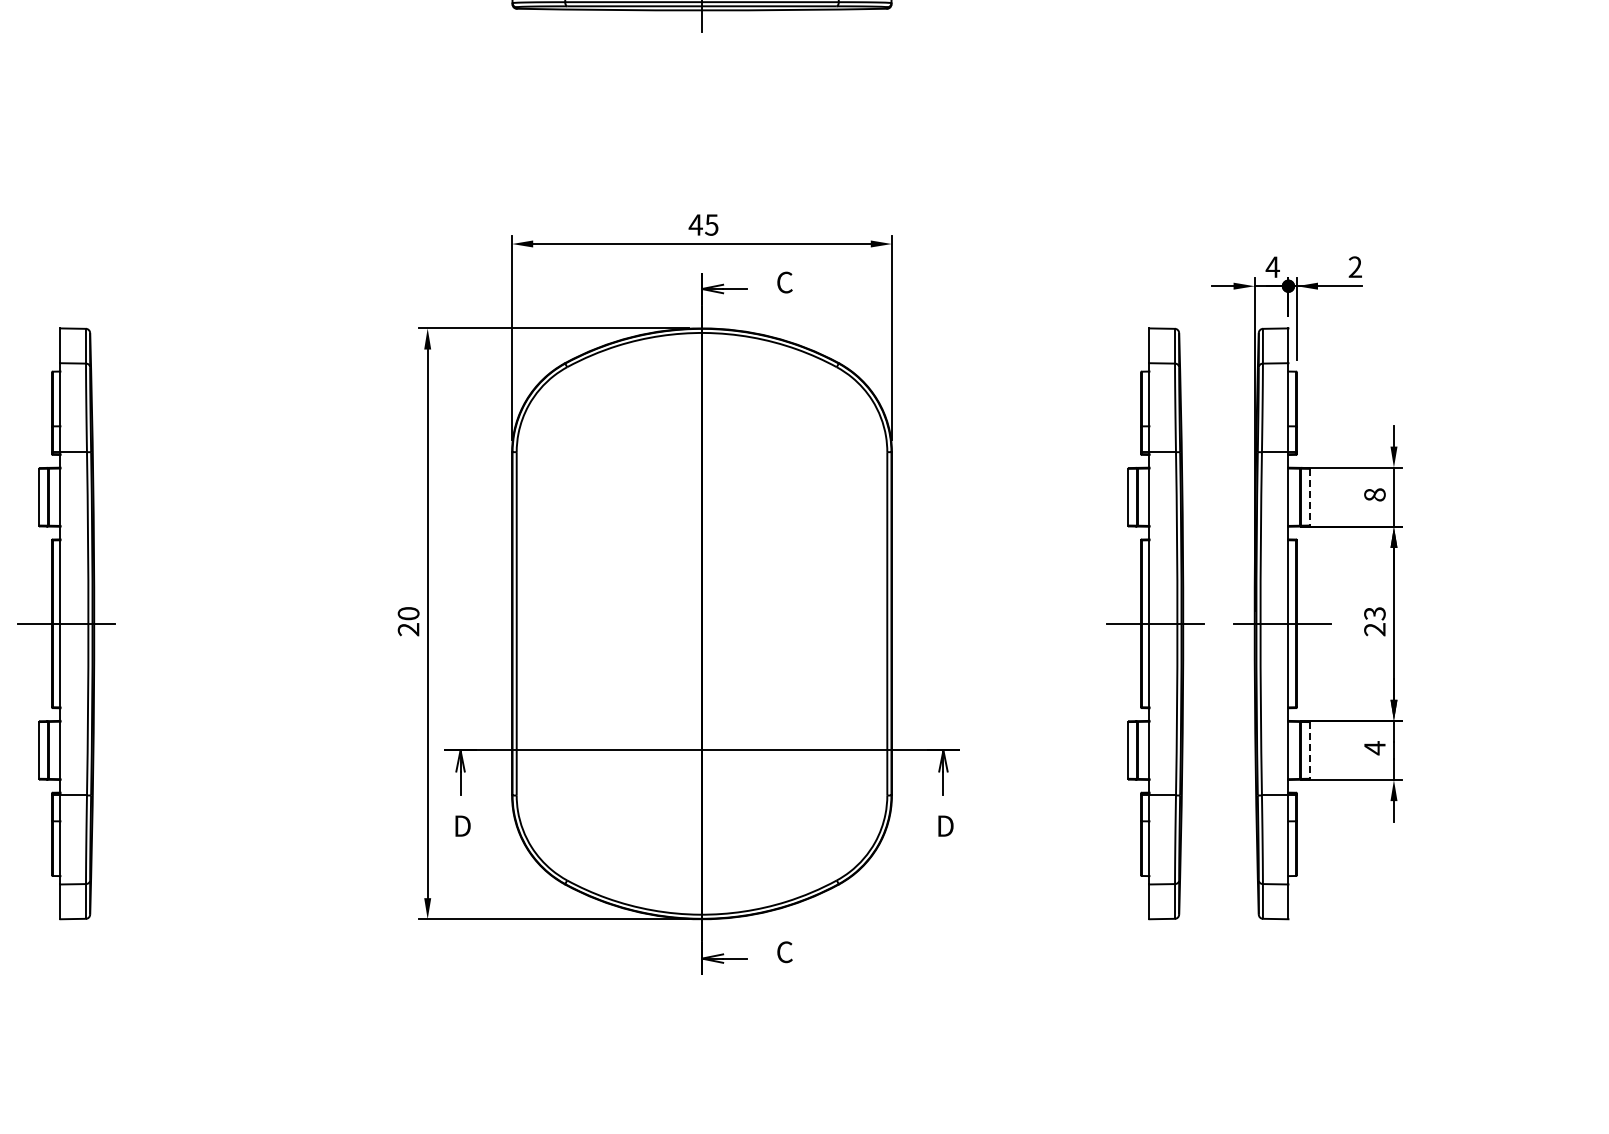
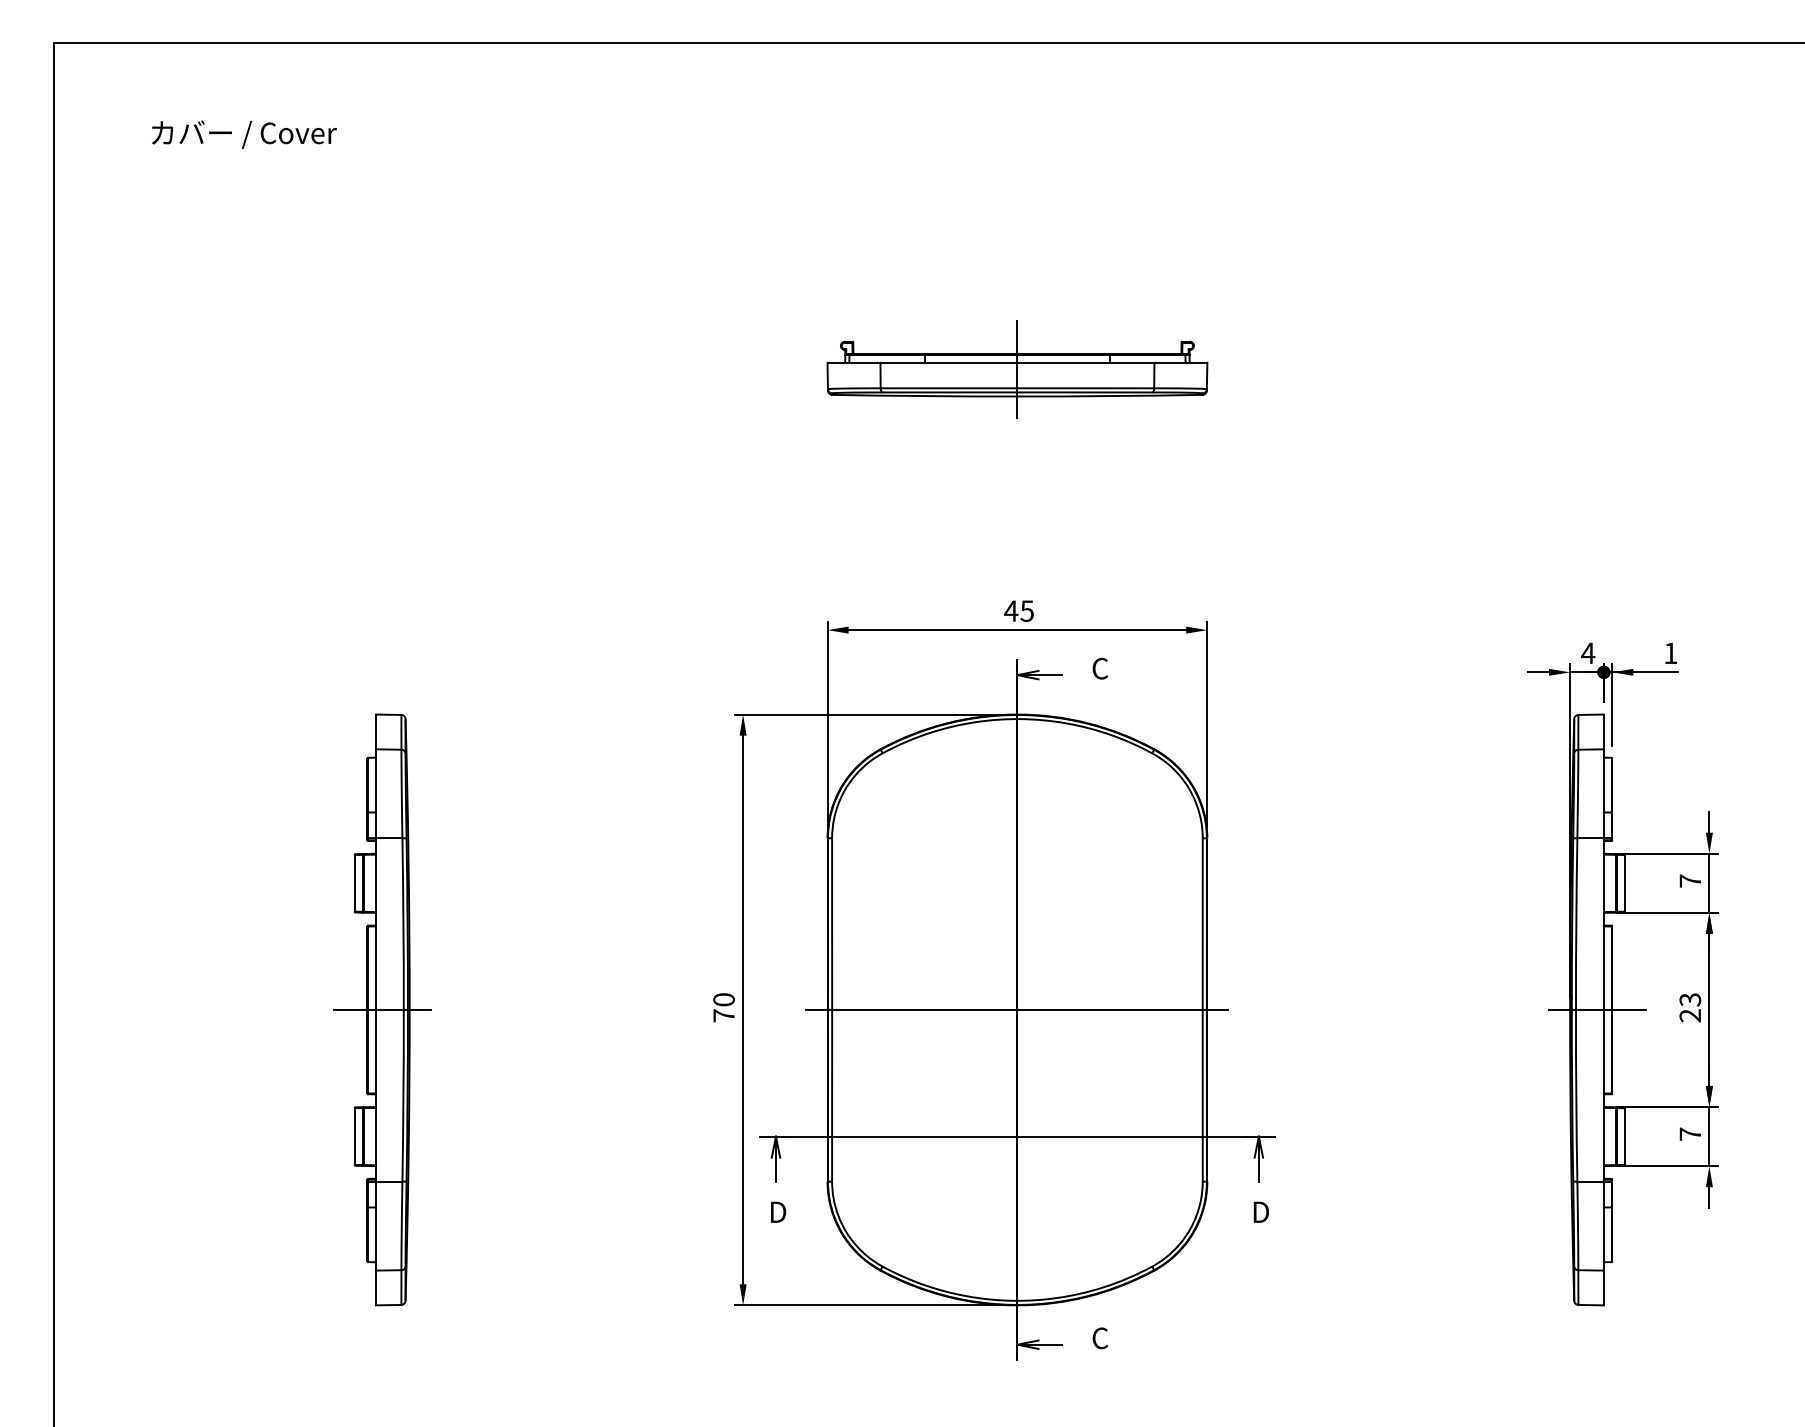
text: (1355, 266) -> (1670, 652), 2 -> 1
text: (1375, 494) -> (1690, 880), 8 -> 7
line: (1310, 497) -> (1625, 883), dashed -> solid
line: (702, 623) -> (1017, 1009), added
part: (1156, 623) -> (1471, 1009), removed
text: (408, 629) -> (723, 1015), 20 -> 70
text: (1374, 748) -> (1689, 1134), 4 -> 7
line: (1310, 751) -> (1625, 1137), dashed -> solid

